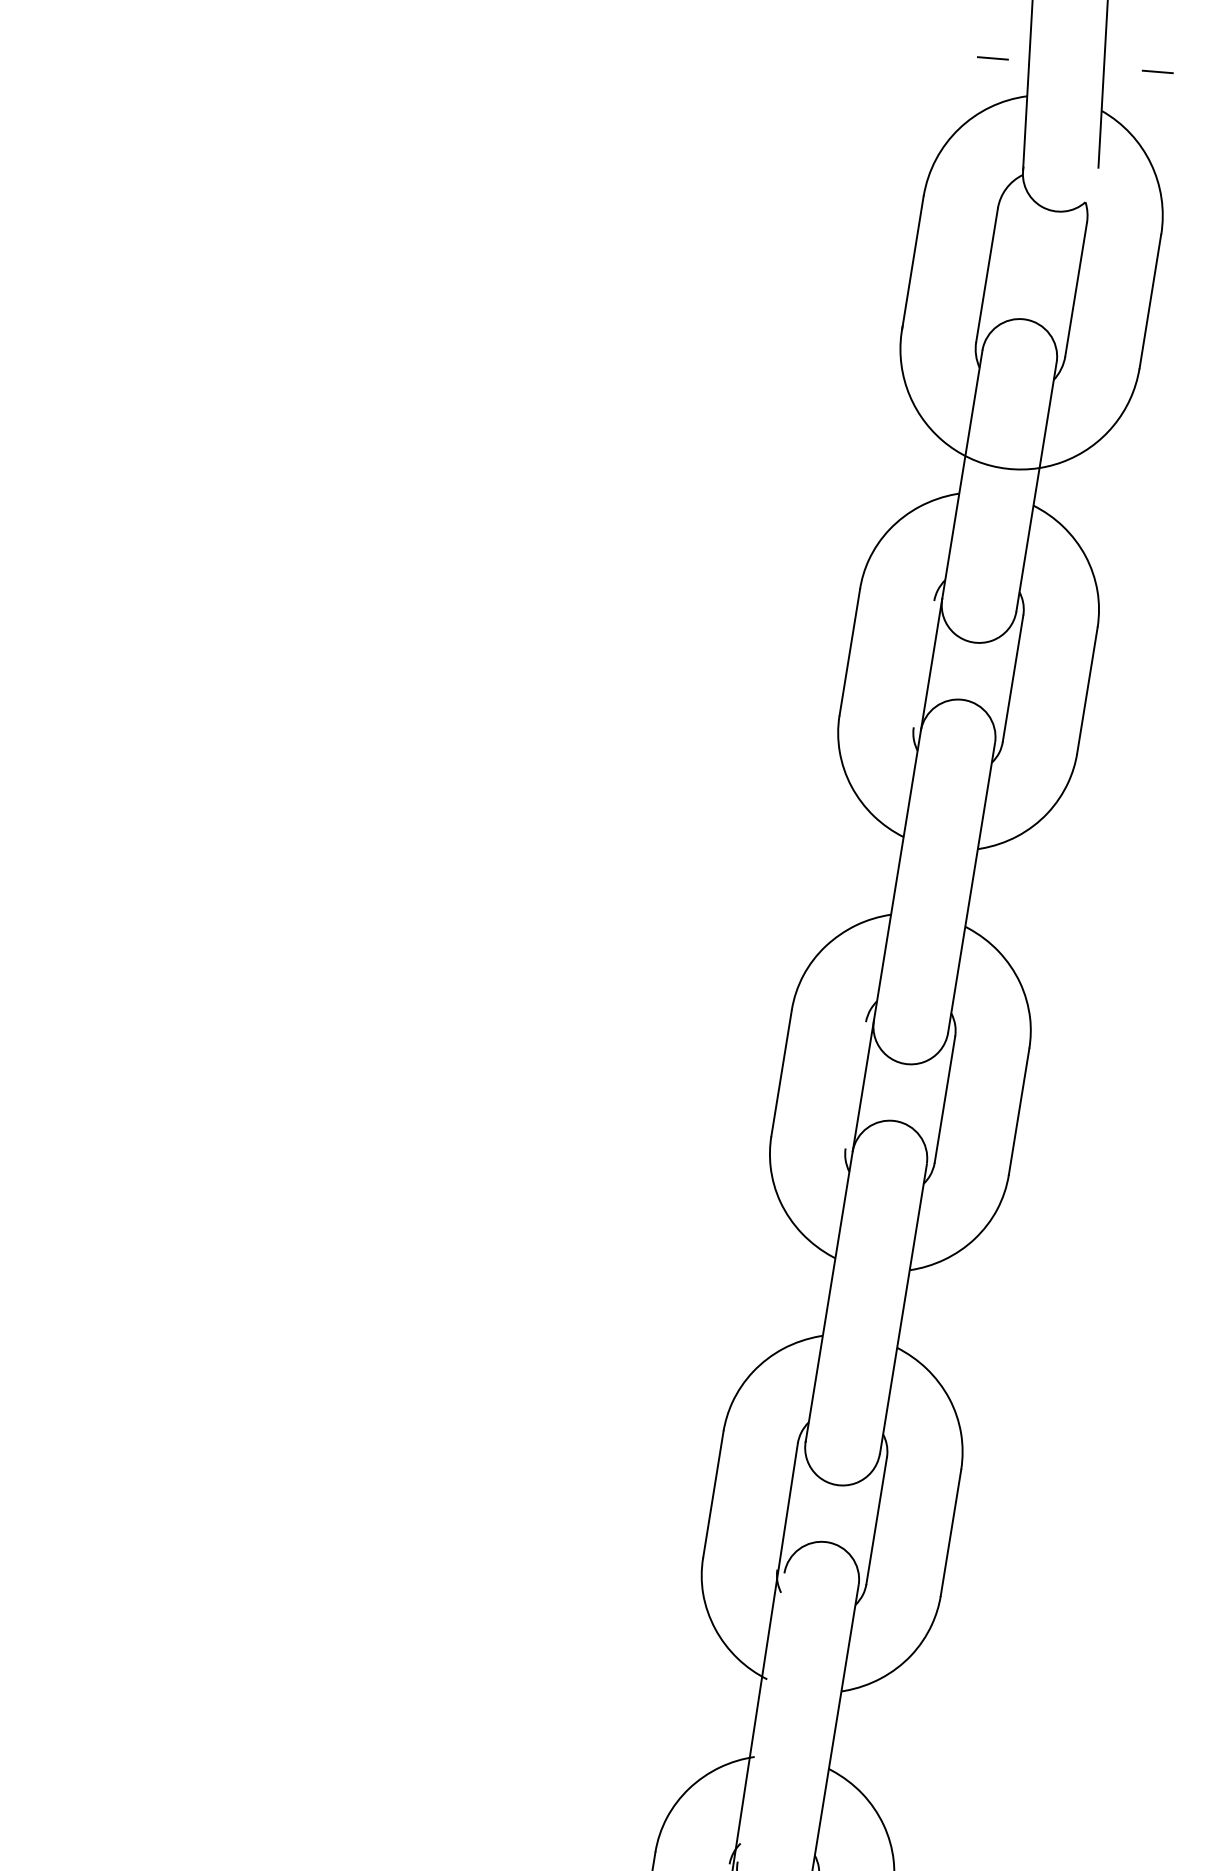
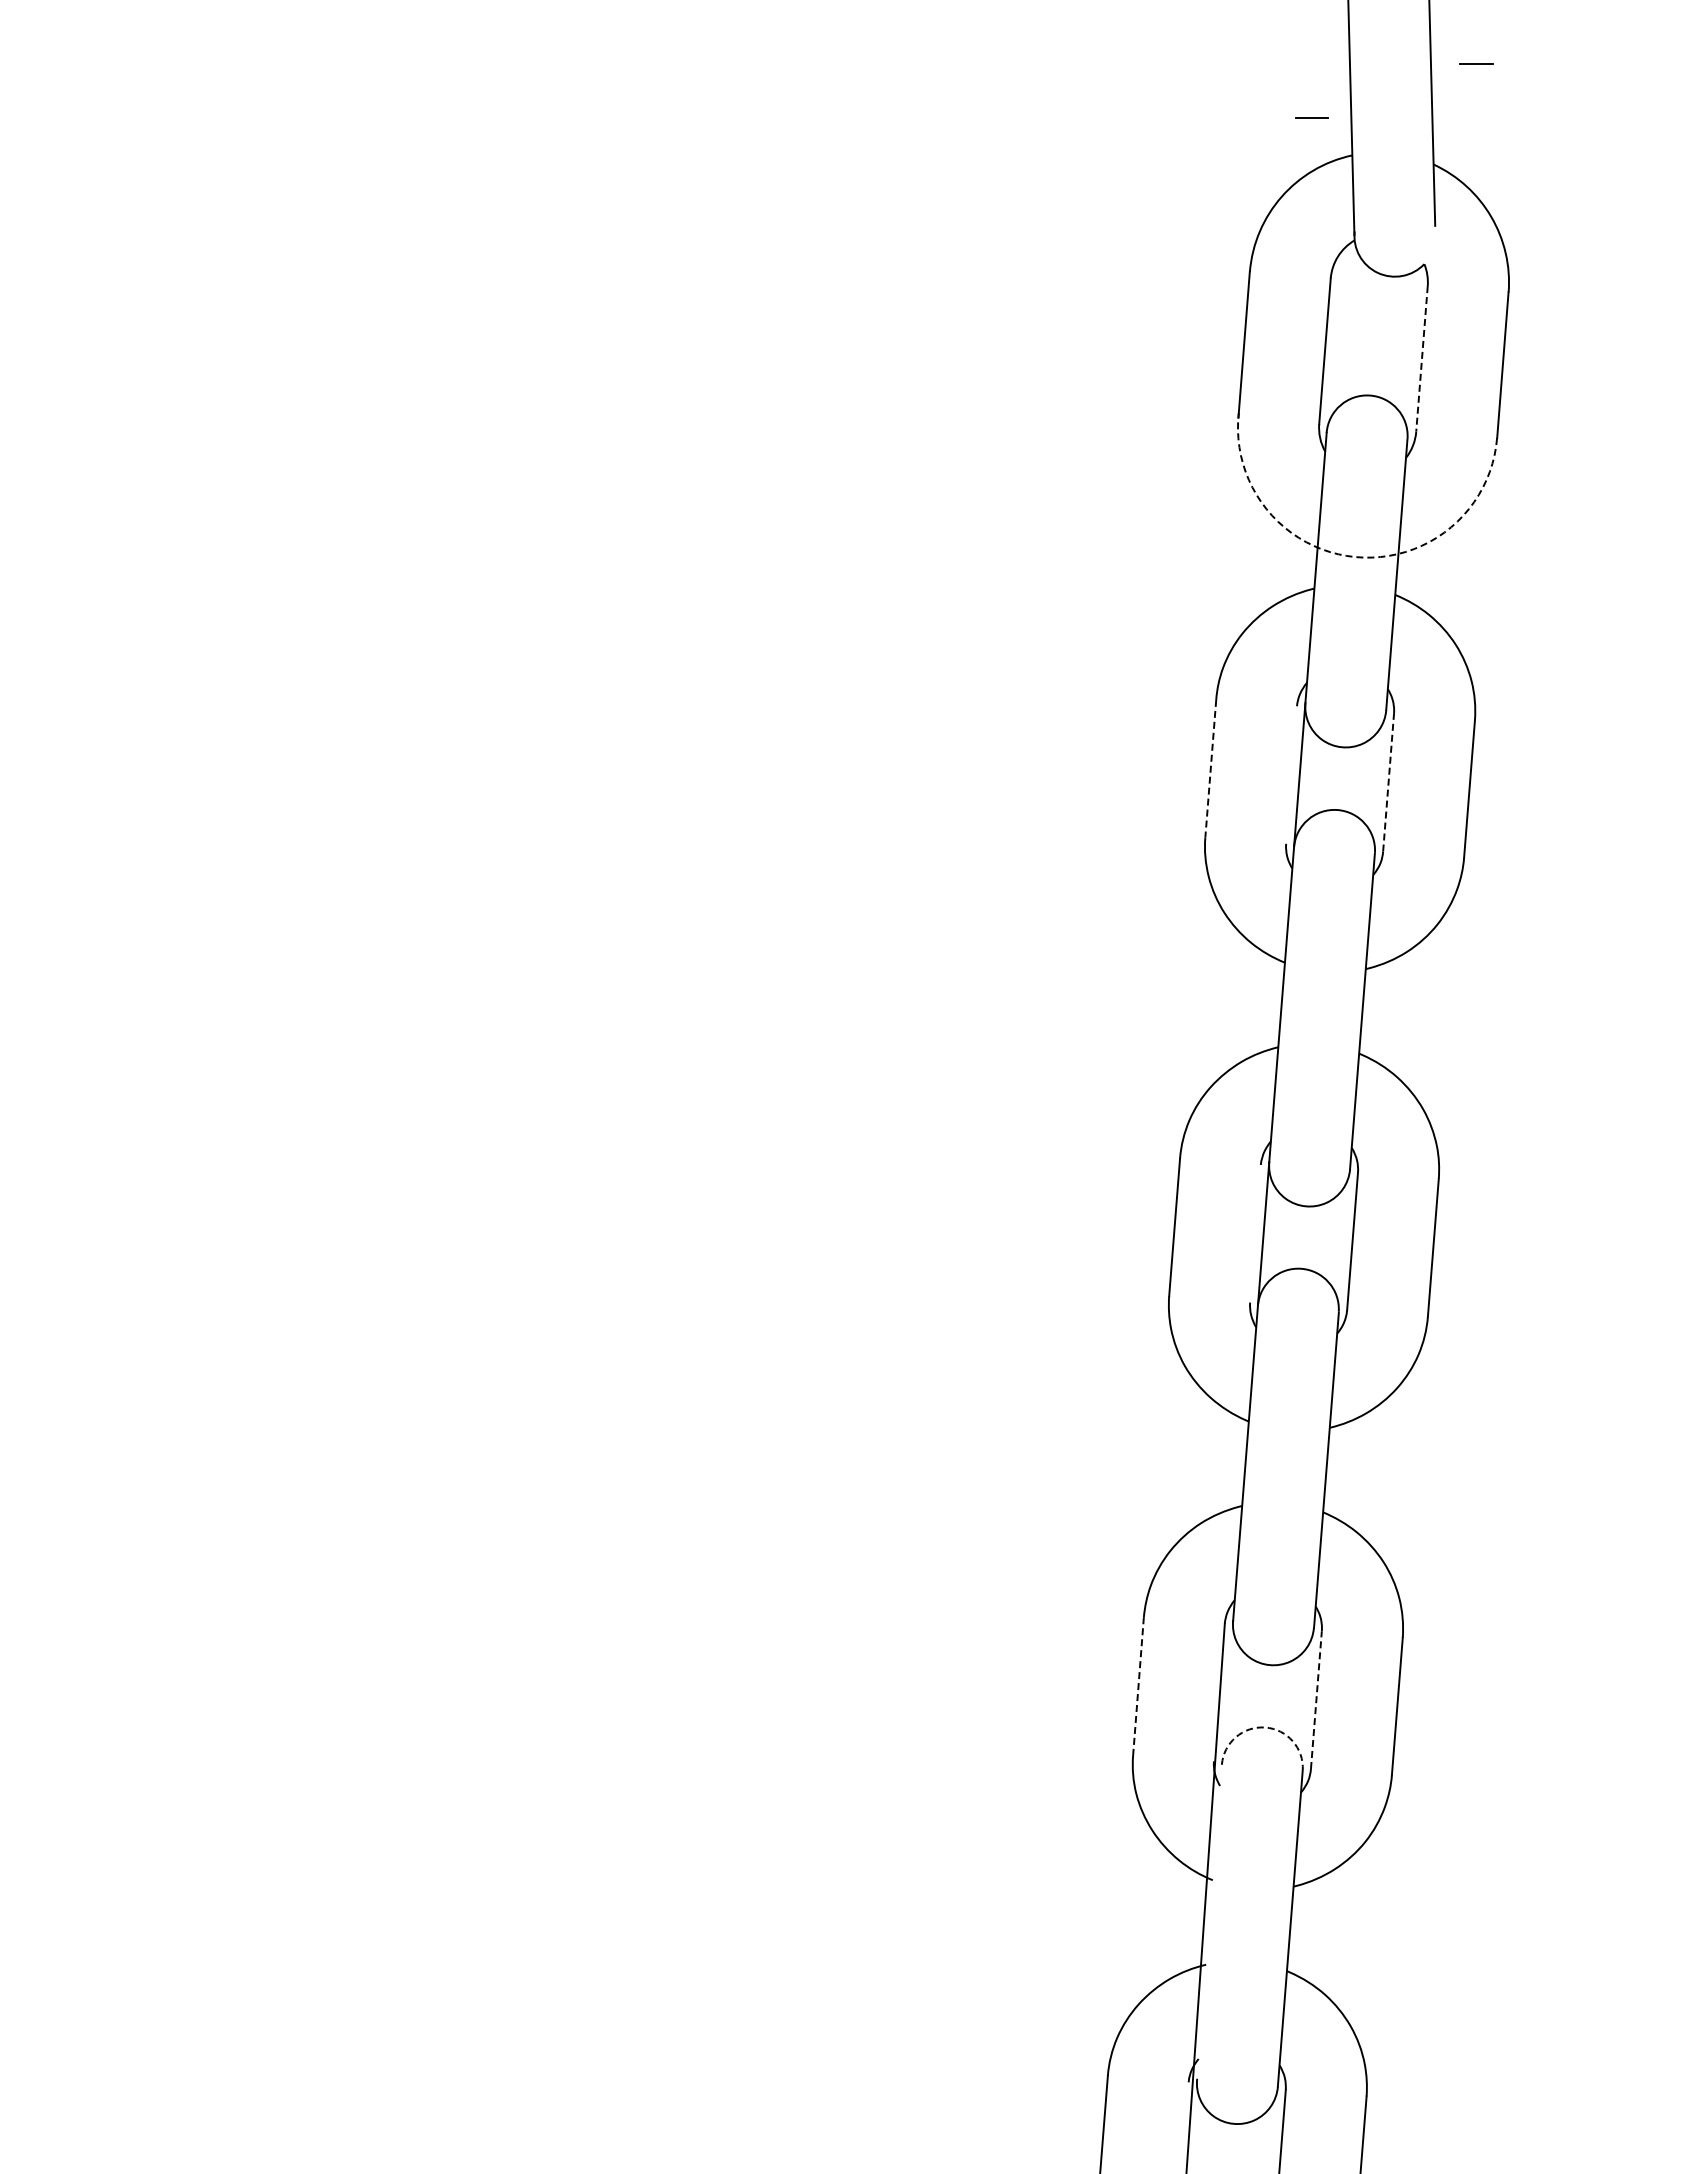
line: (1157, 71) -> (1476, 63), moved
line: (1076, 289) -> (1422, 358), solid -> dashed
arc: (999, 468) -> (1355, 557), solid -> dashed
line: (849, 651) -> (1210, 768), solid -> dashed
line: (1013, 678) -> (1388, 782), solid -> dashed
line: (713, 1494) -> (1138, 1686), solid -> dashed
line: (876, 1521) -> (1316, 1700), solid -> dashed
arc: (827, 1542) -> (1265, 1727), solid -> dashed

